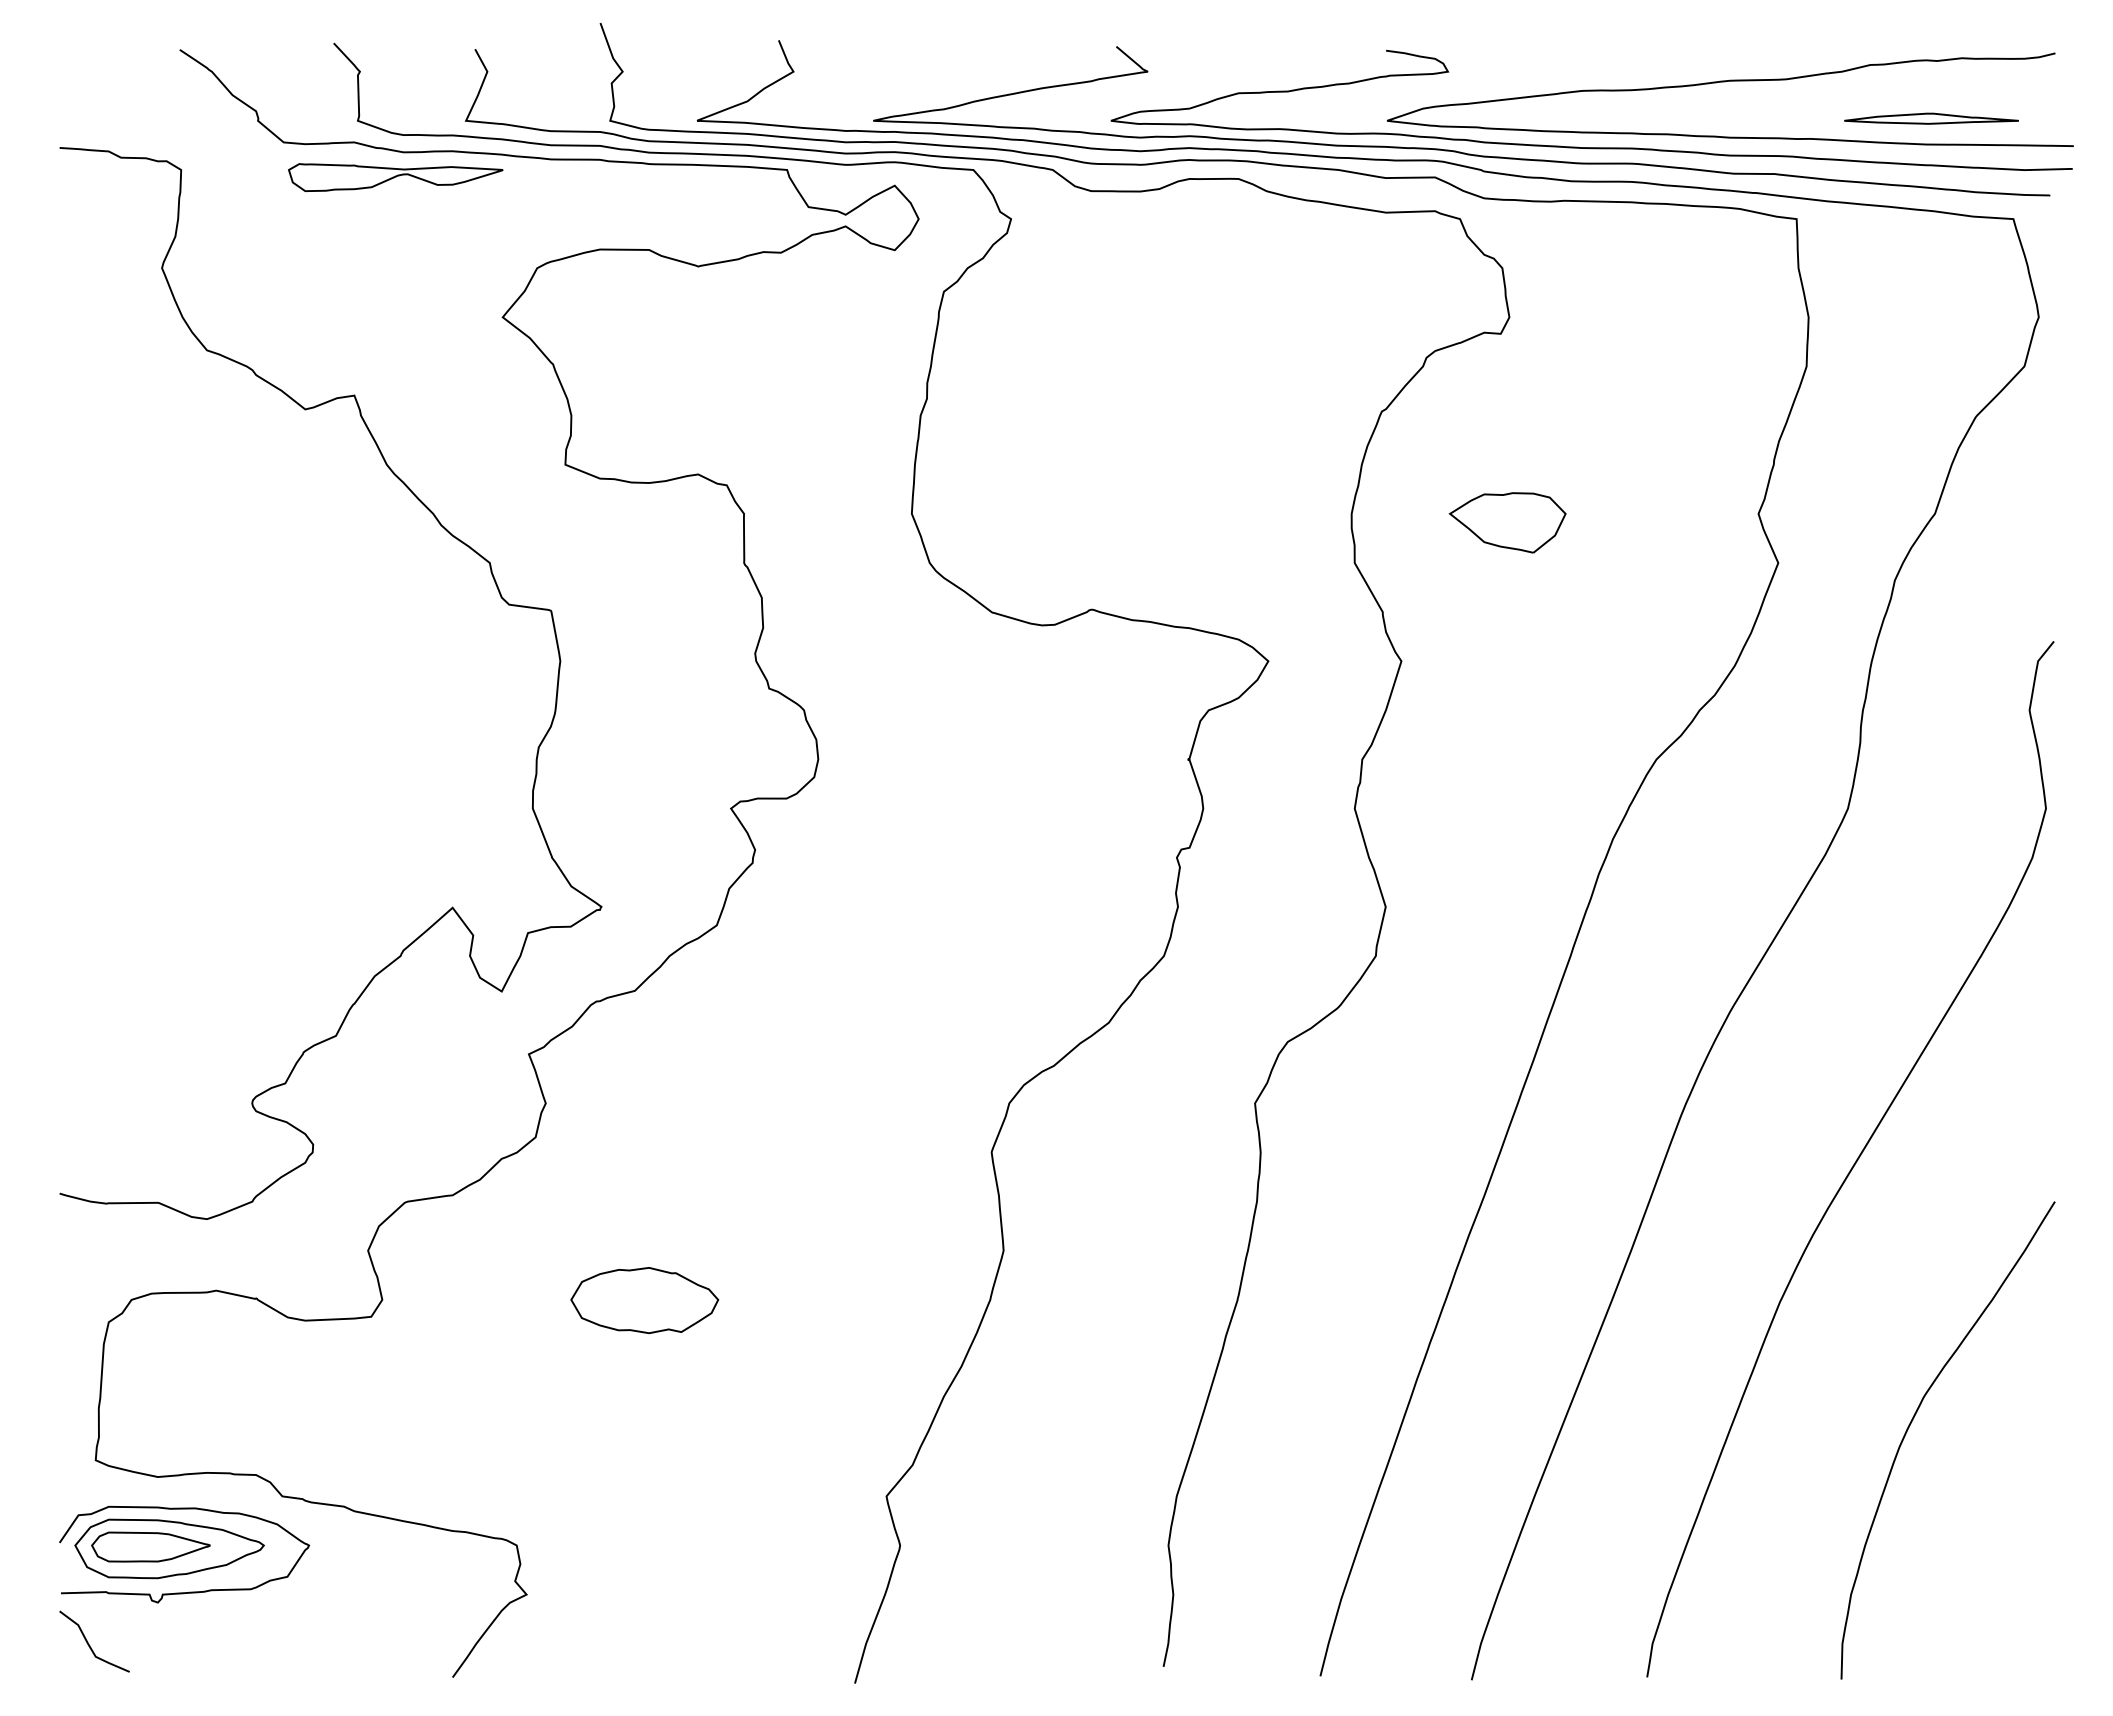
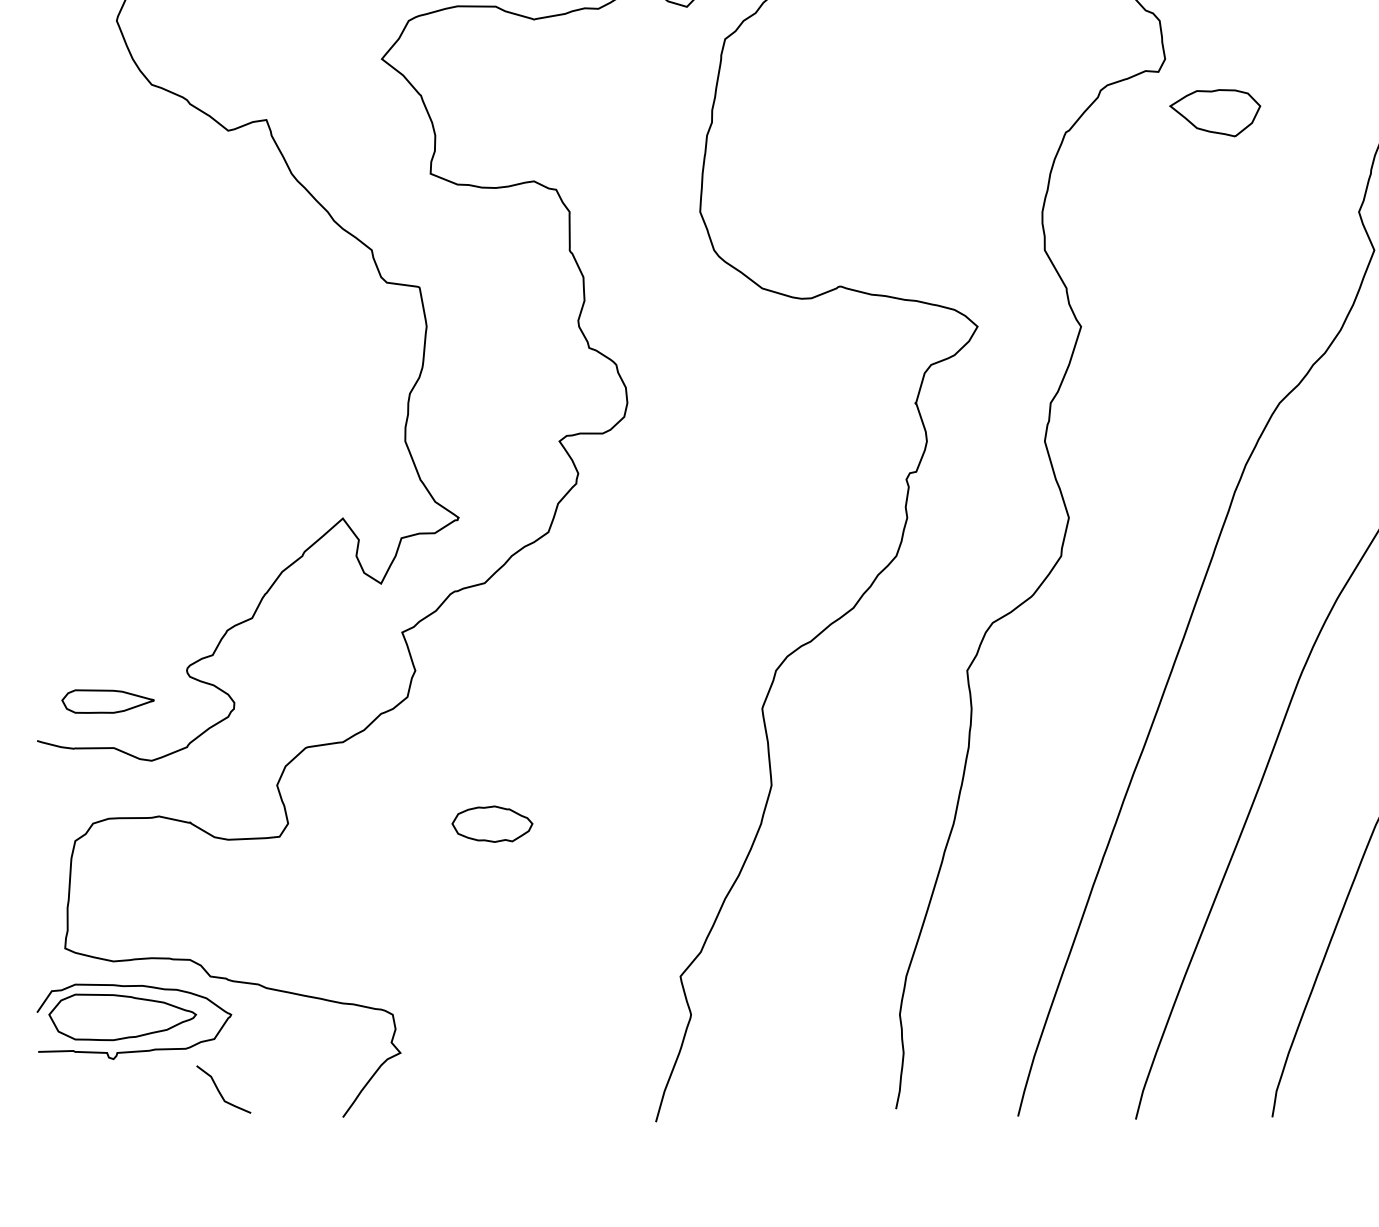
part: (1507, 522) -> (1215, 112), moved
part: (644, 1300) -> (492, 824), size x0.7
part: (150, 1546) -> (107, 701), moved
curve: (90, 1645) -> (220, 1092), moved

